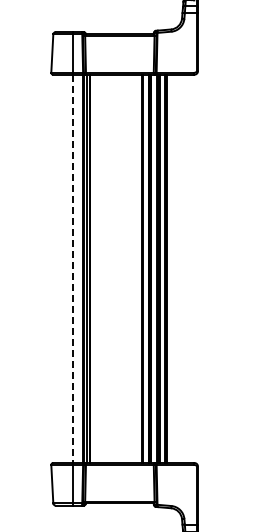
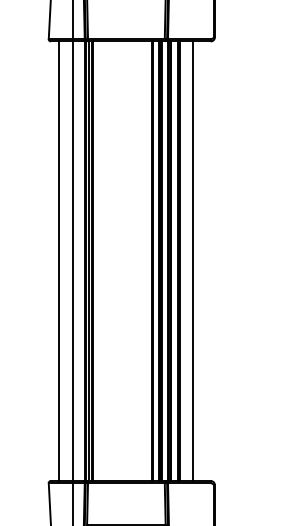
line: (60, 268) -> (59, 260), added
line: (179, 268) -> (193, 260), added
line: (72, 269) -> (72, 261), dashed -> solid

